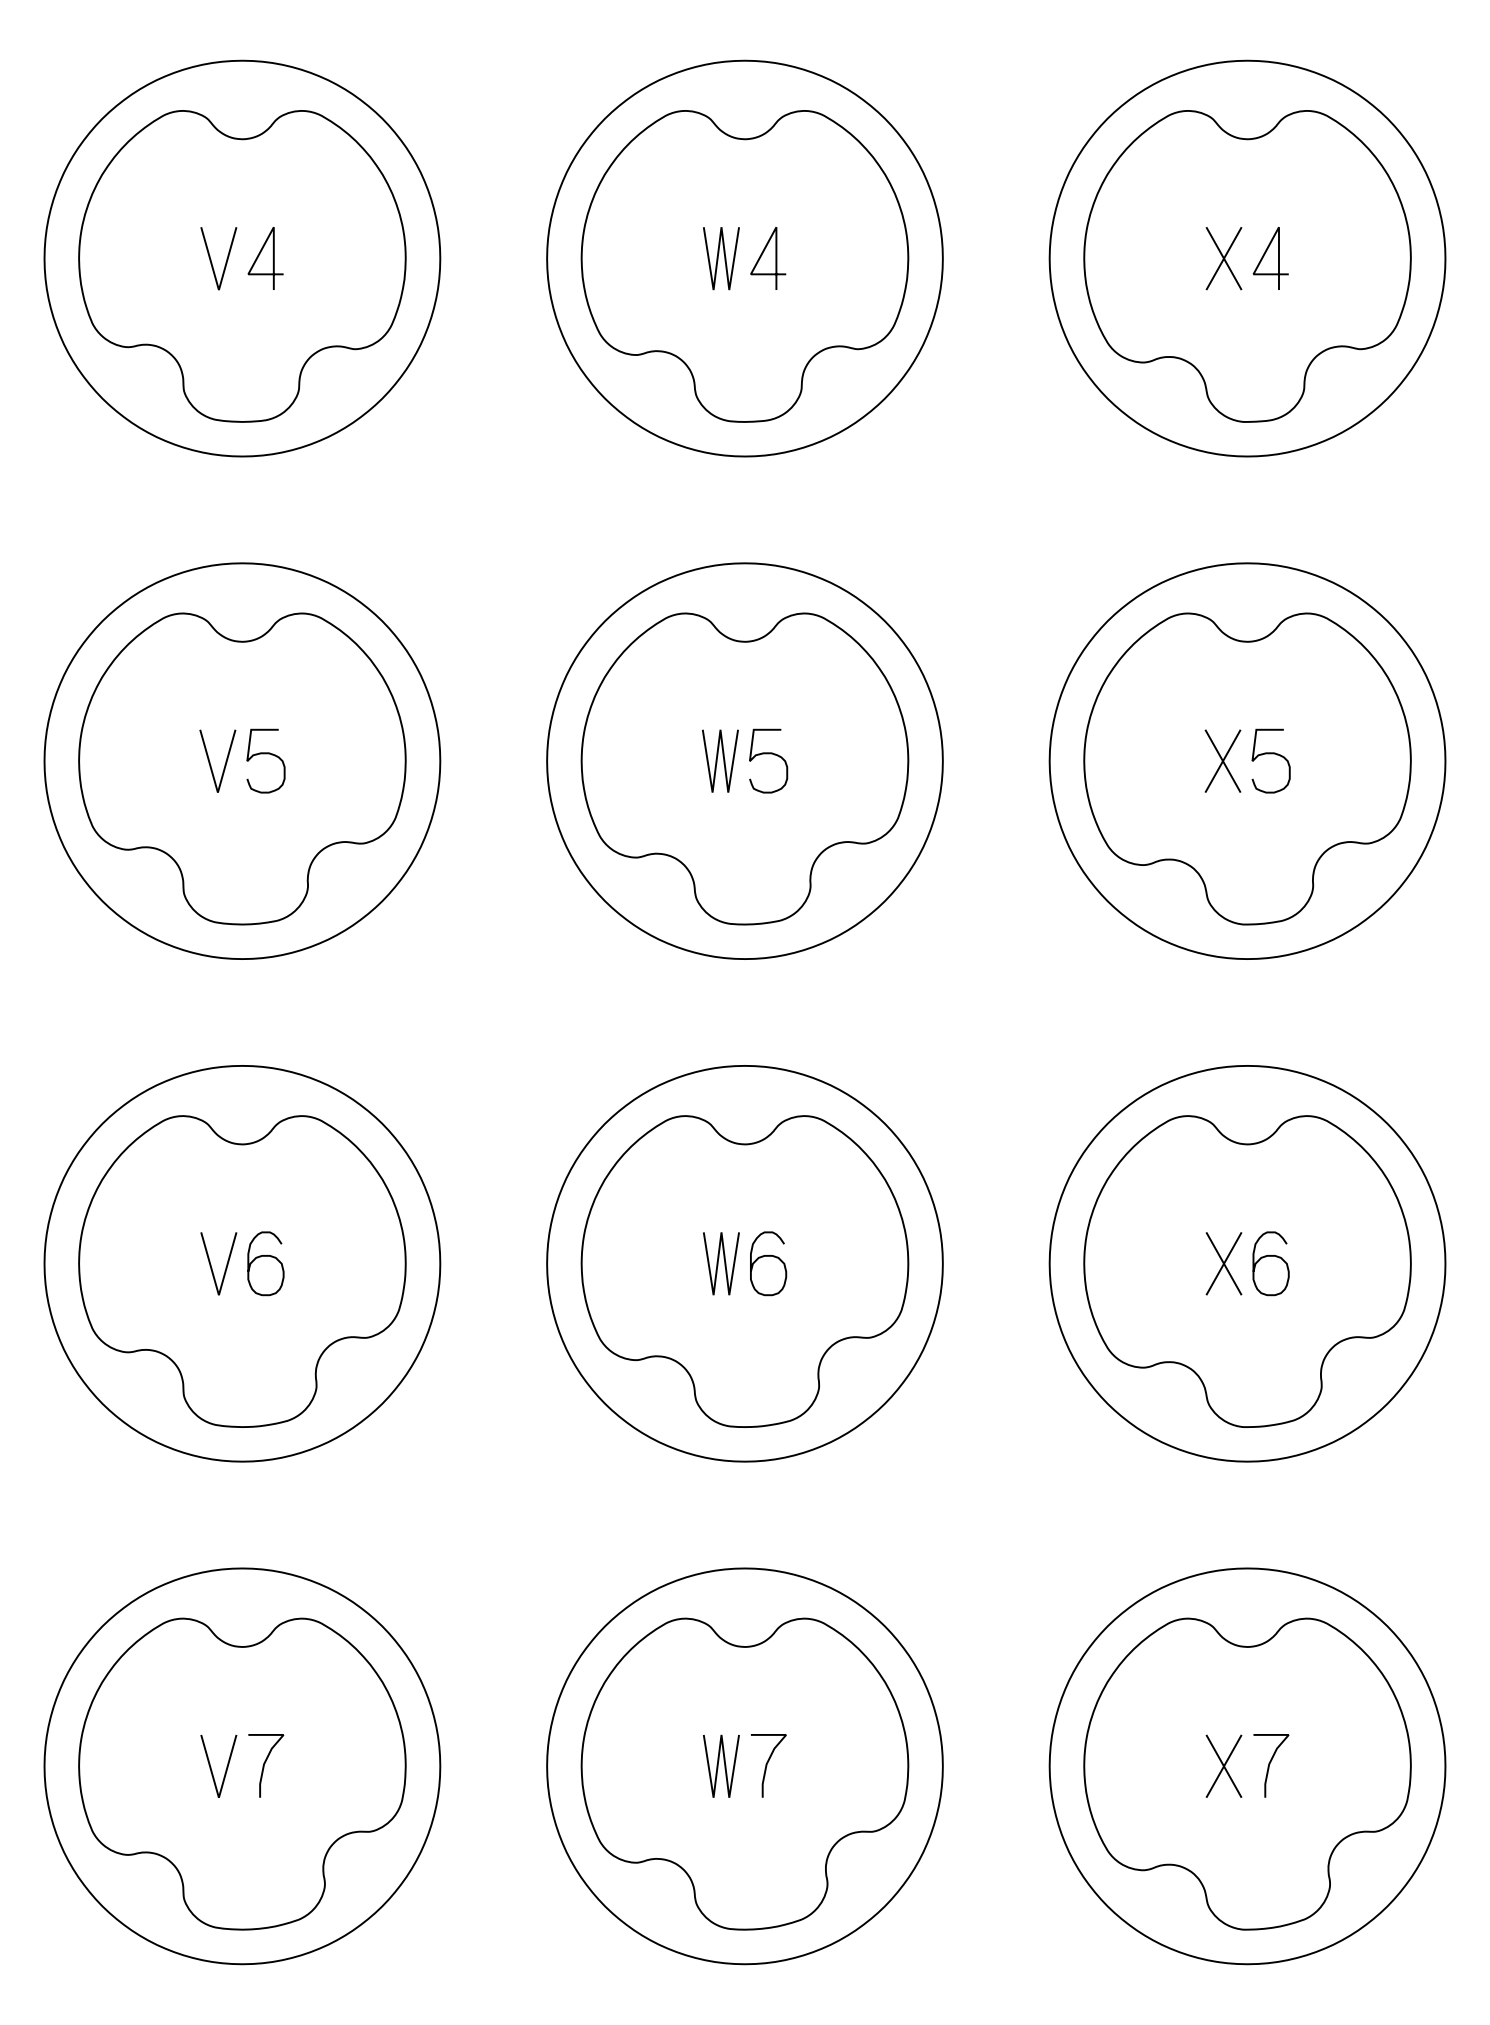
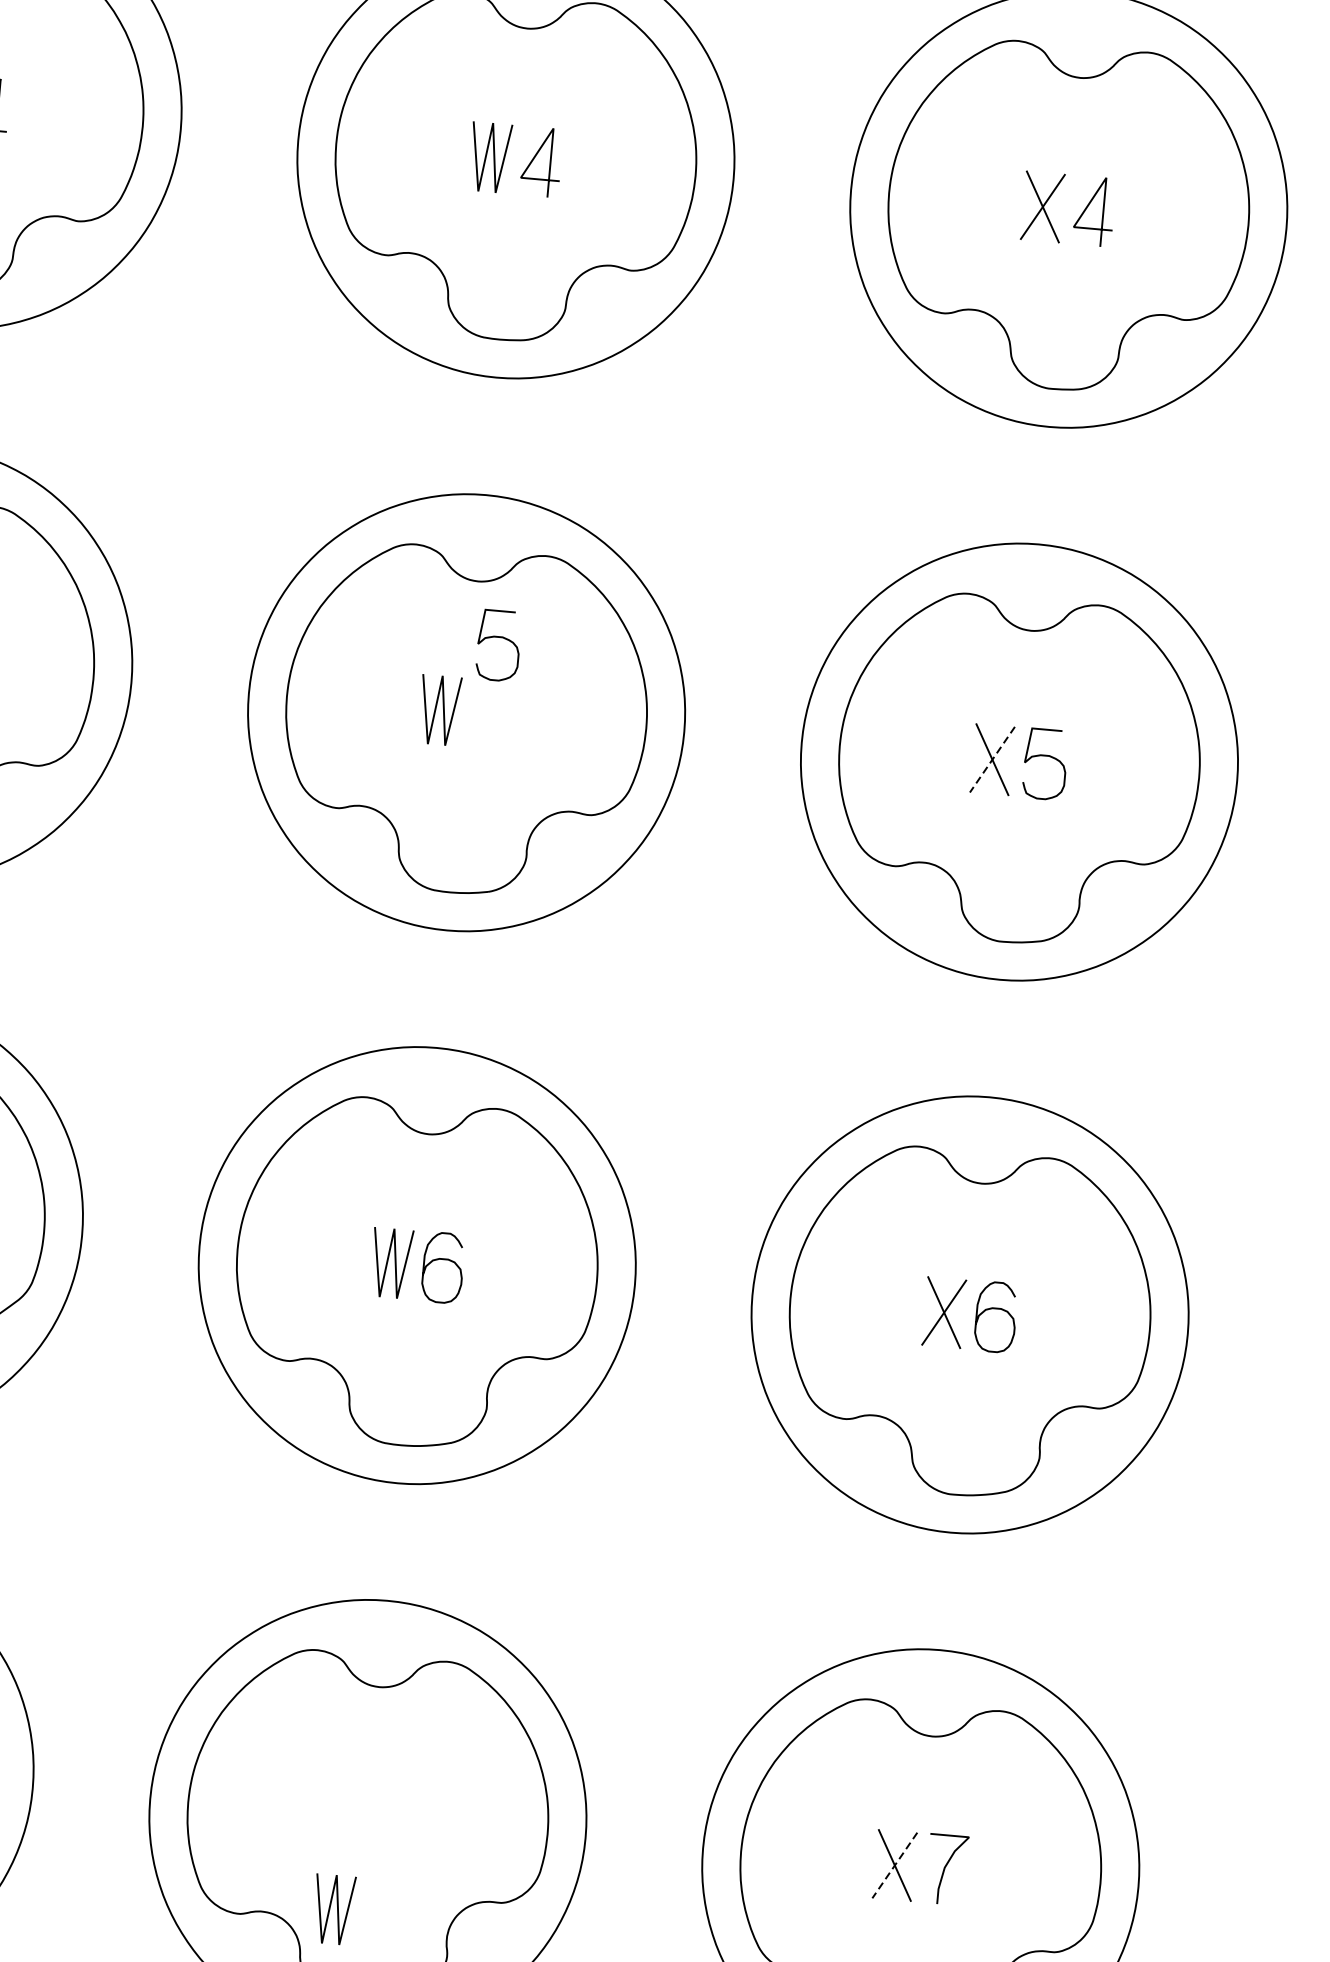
curve: (768, 754) -> (499, 638), moved
line: (1222, 761) -> (991, 759), solid -> dashed
line: (718, 1765) -> (330, 1908), moved
curve: (767, 1765) -> (392, 1819), removed
line: (1223, 1766) -> (894, 1865), solid -> dashed

